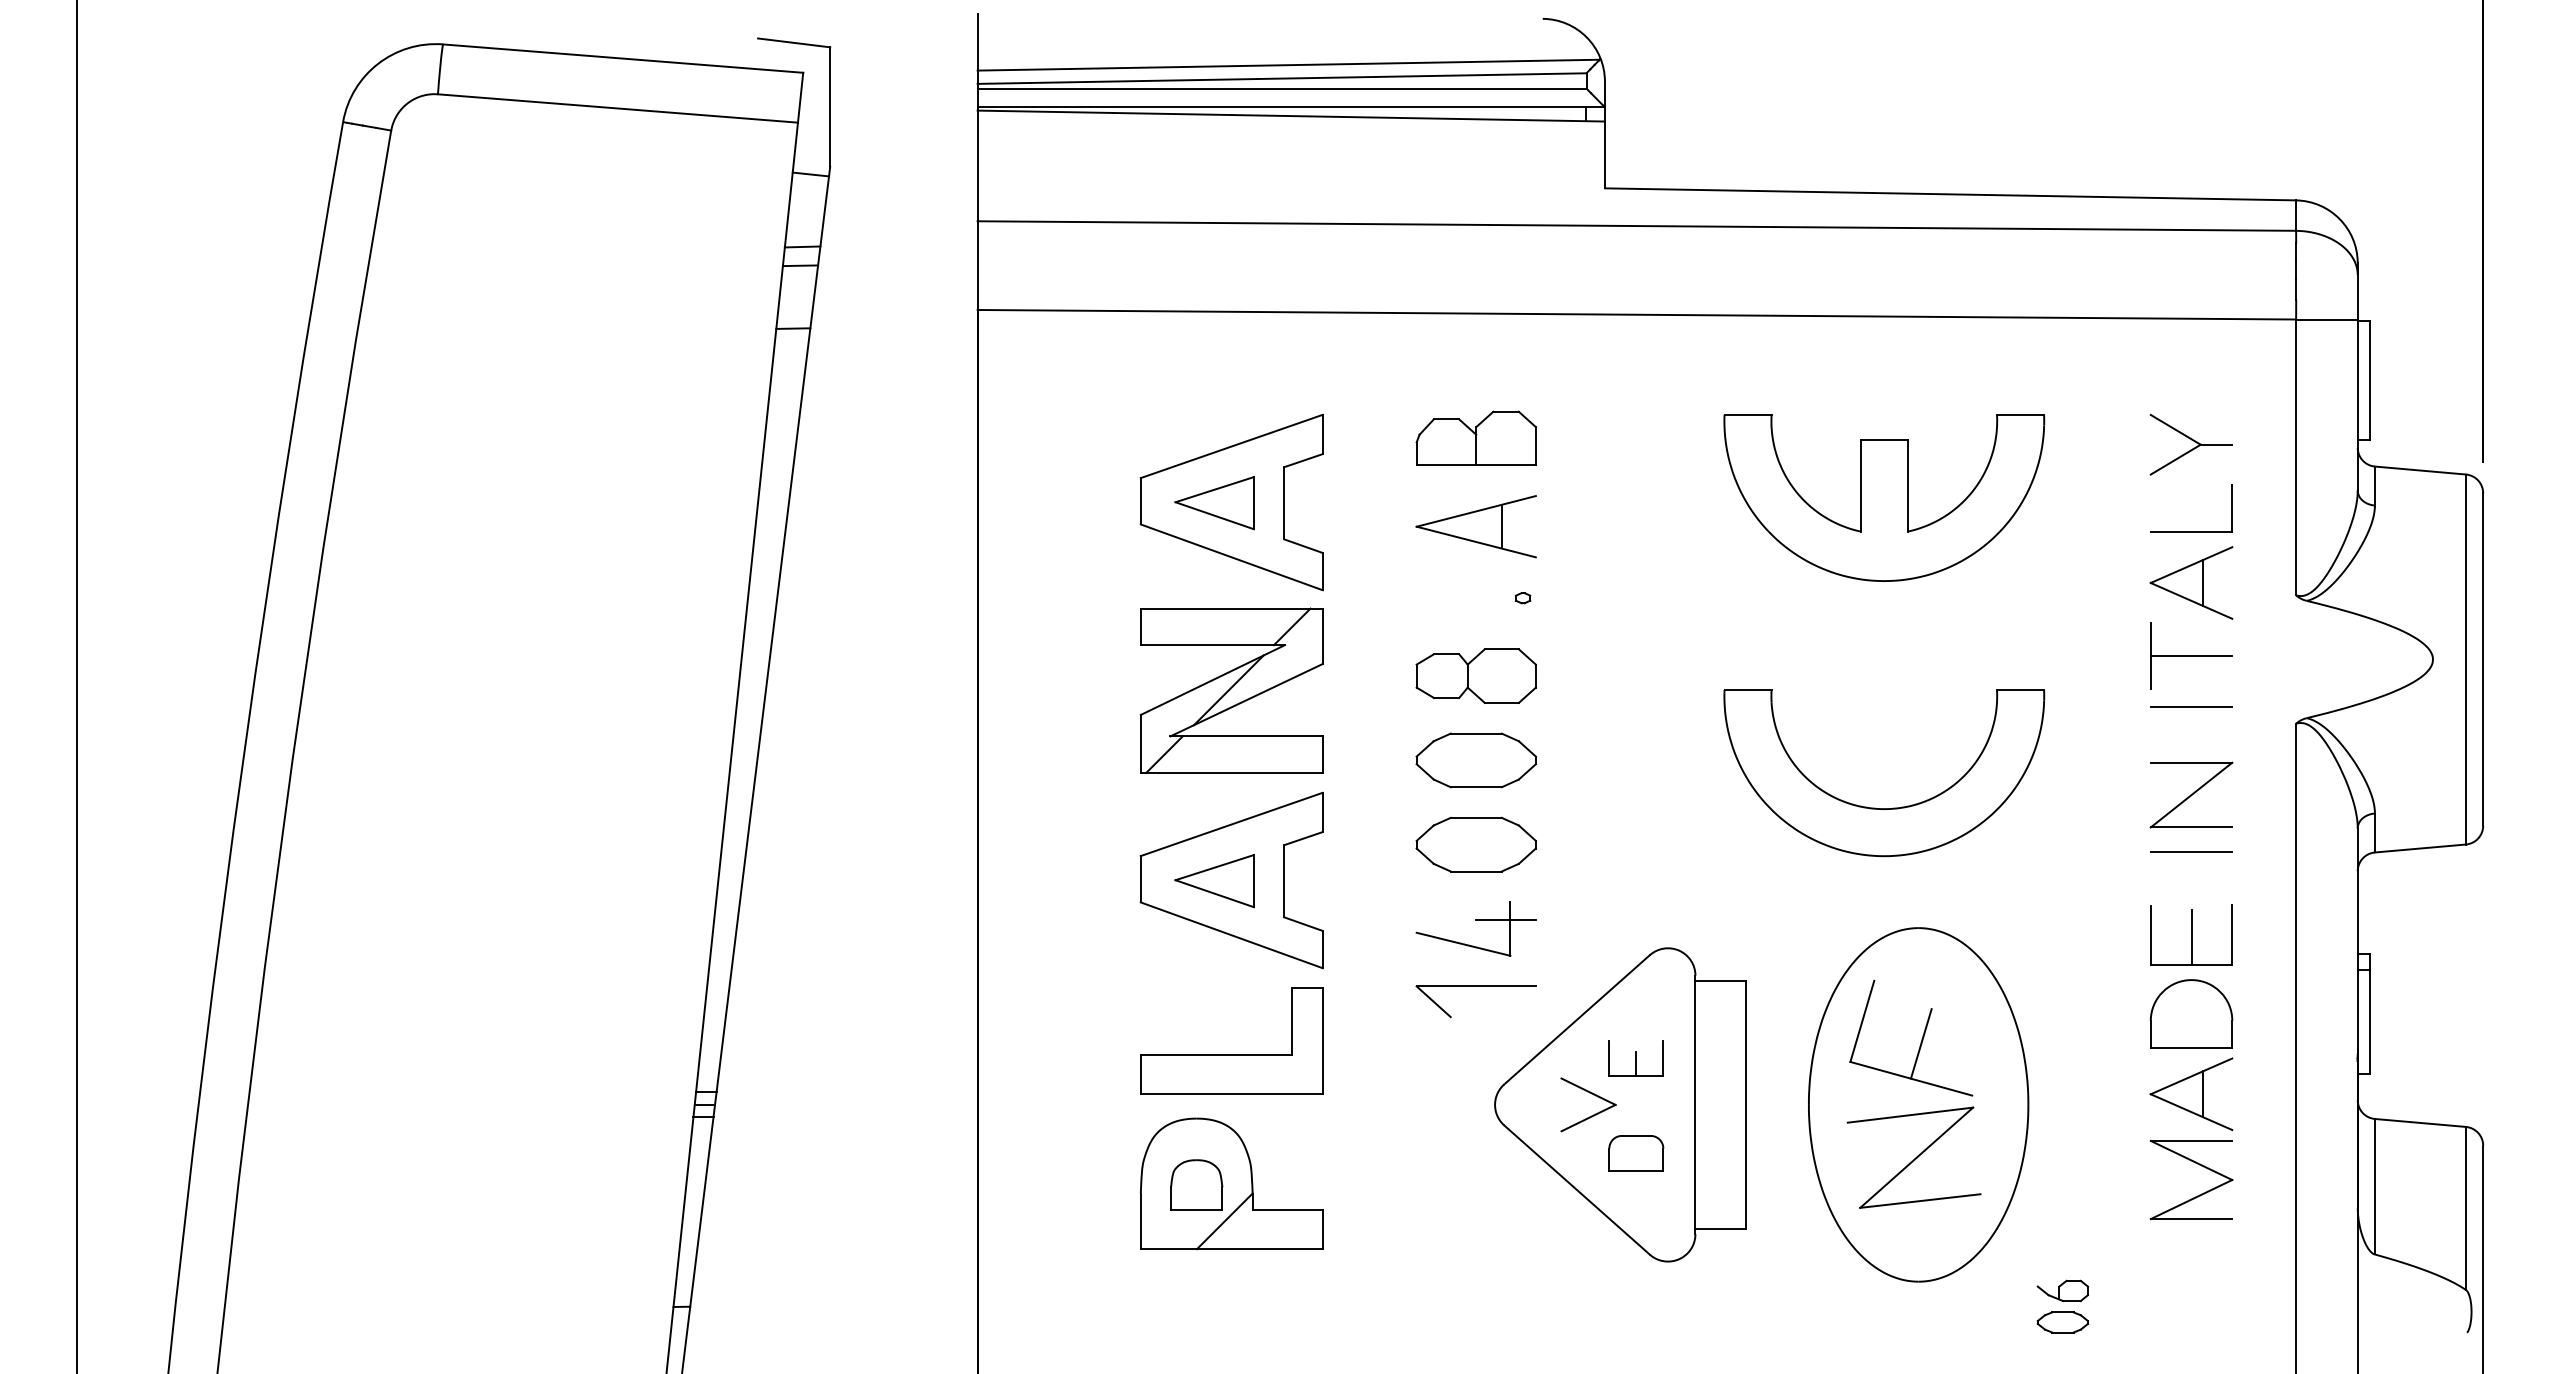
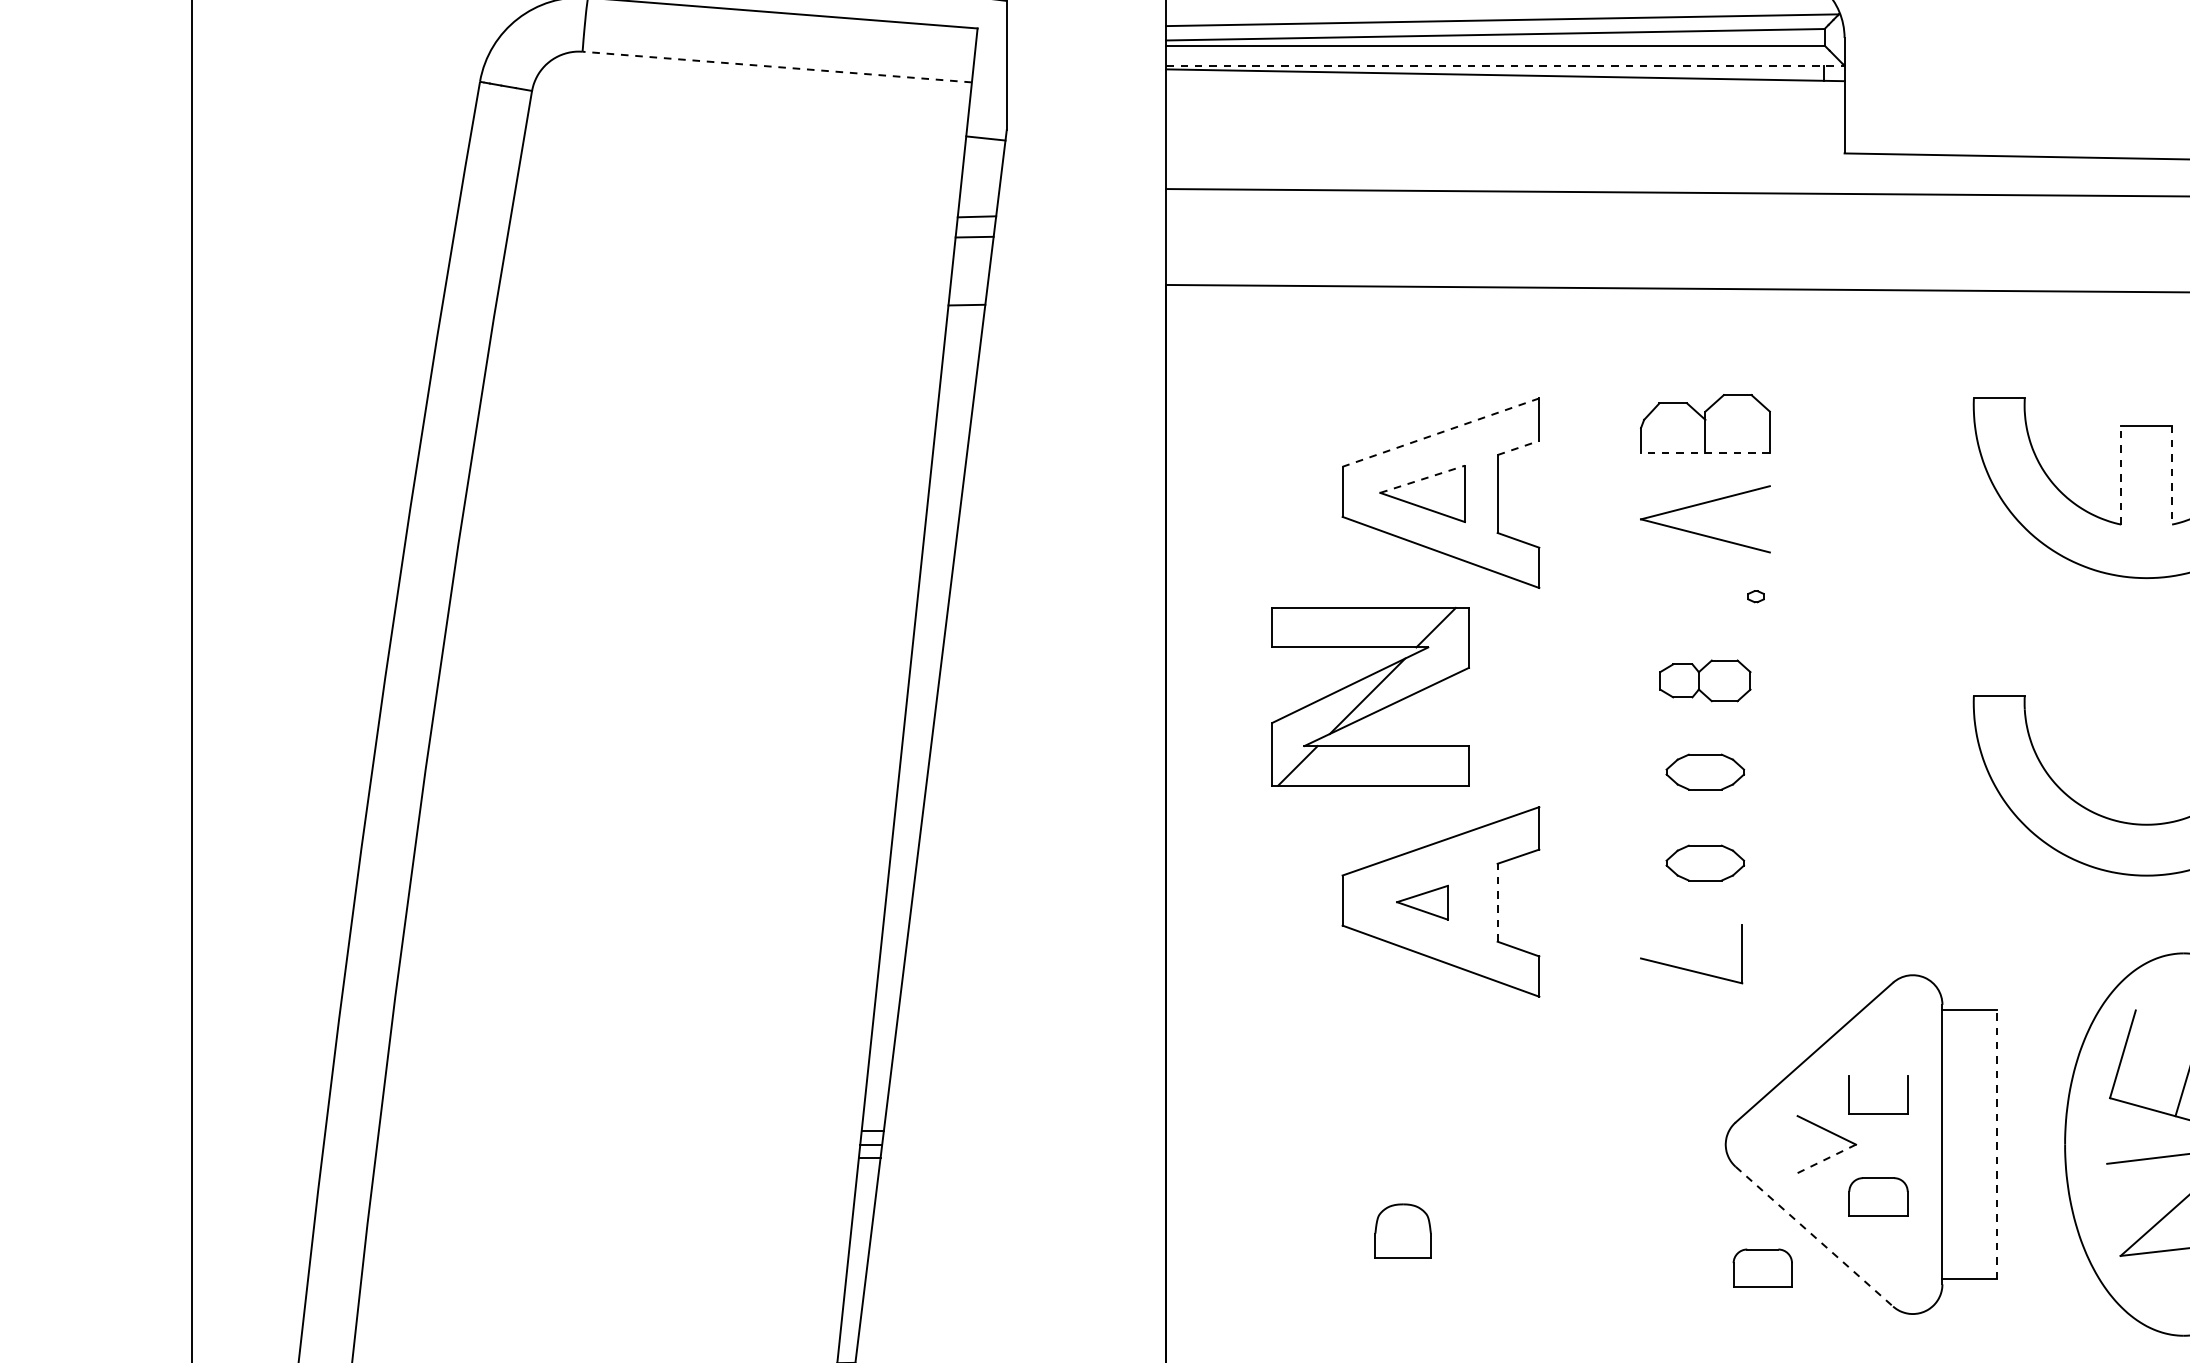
line: (1291, 107) -> (1505, 66), solid -> dashed
line: (617, 108) -> (776, 67), solid -> dashed
line: (1231, 446) -> (1440, 432), solid -> dashed
line: (1303, 460) -> (1518, 447), solid -> dashed
line: (1476, 465) -> (1705, 453), solid -> dashed
line: (1860, 485) -> (2120, 474), solid -> dashed
line: (1907, 485) -> (2171, 474), solid -> dashed
line: (1215, 489) -> (1423, 479), solid -> dashed
line: (1501, 526) -> (1732, 519), removed
part: (1475, 675) -> (1704, 680), size x0.7
part: (1231, 690) -> (1370, 696), moved
part: (1475, 760) -> (1704, 772), size x0.6
part: (1475, 844) -> (1704, 863), size x0.6
line: (1284, 880) -> (1498, 901), solid -> dashed
part: (1214, 881) -> (1422, 903), size x0.6
line: (1505, 920) -> (1737, 945), removed
part: (1475, 986) -> (1704, 1016), removed
part: (1231, 1054) -> (1440, 1090), removed
line: (1636, 1063) -> (1878, 1099), removed
line: (1745, 1104) -> (1996, 1144), solid -> dashed
line: (1588, 1118) -> (1826, 1159), solid -> dashed
part: (1231, 1183) -> (1440, 1229), removed
line: (1577, 1190) -> (1814, 1237), solid -> dashed
part: (1529, 1219) -> (1762, 1268), added

